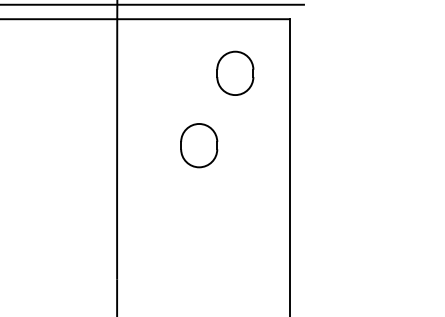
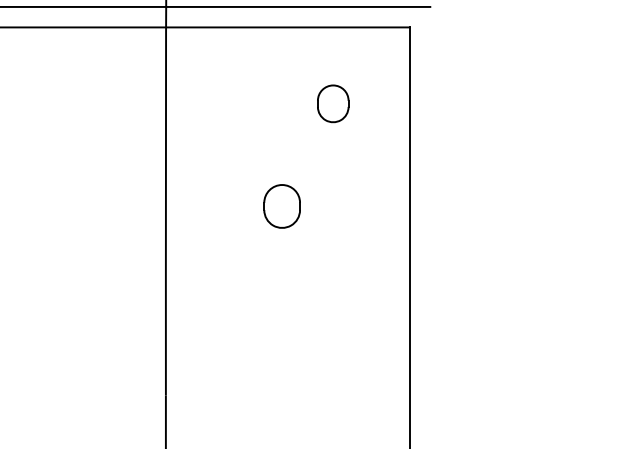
part: (235, 72) -> (333, 102), size x0.6
part: (199, 145) -> (282, 206), size x0.7

